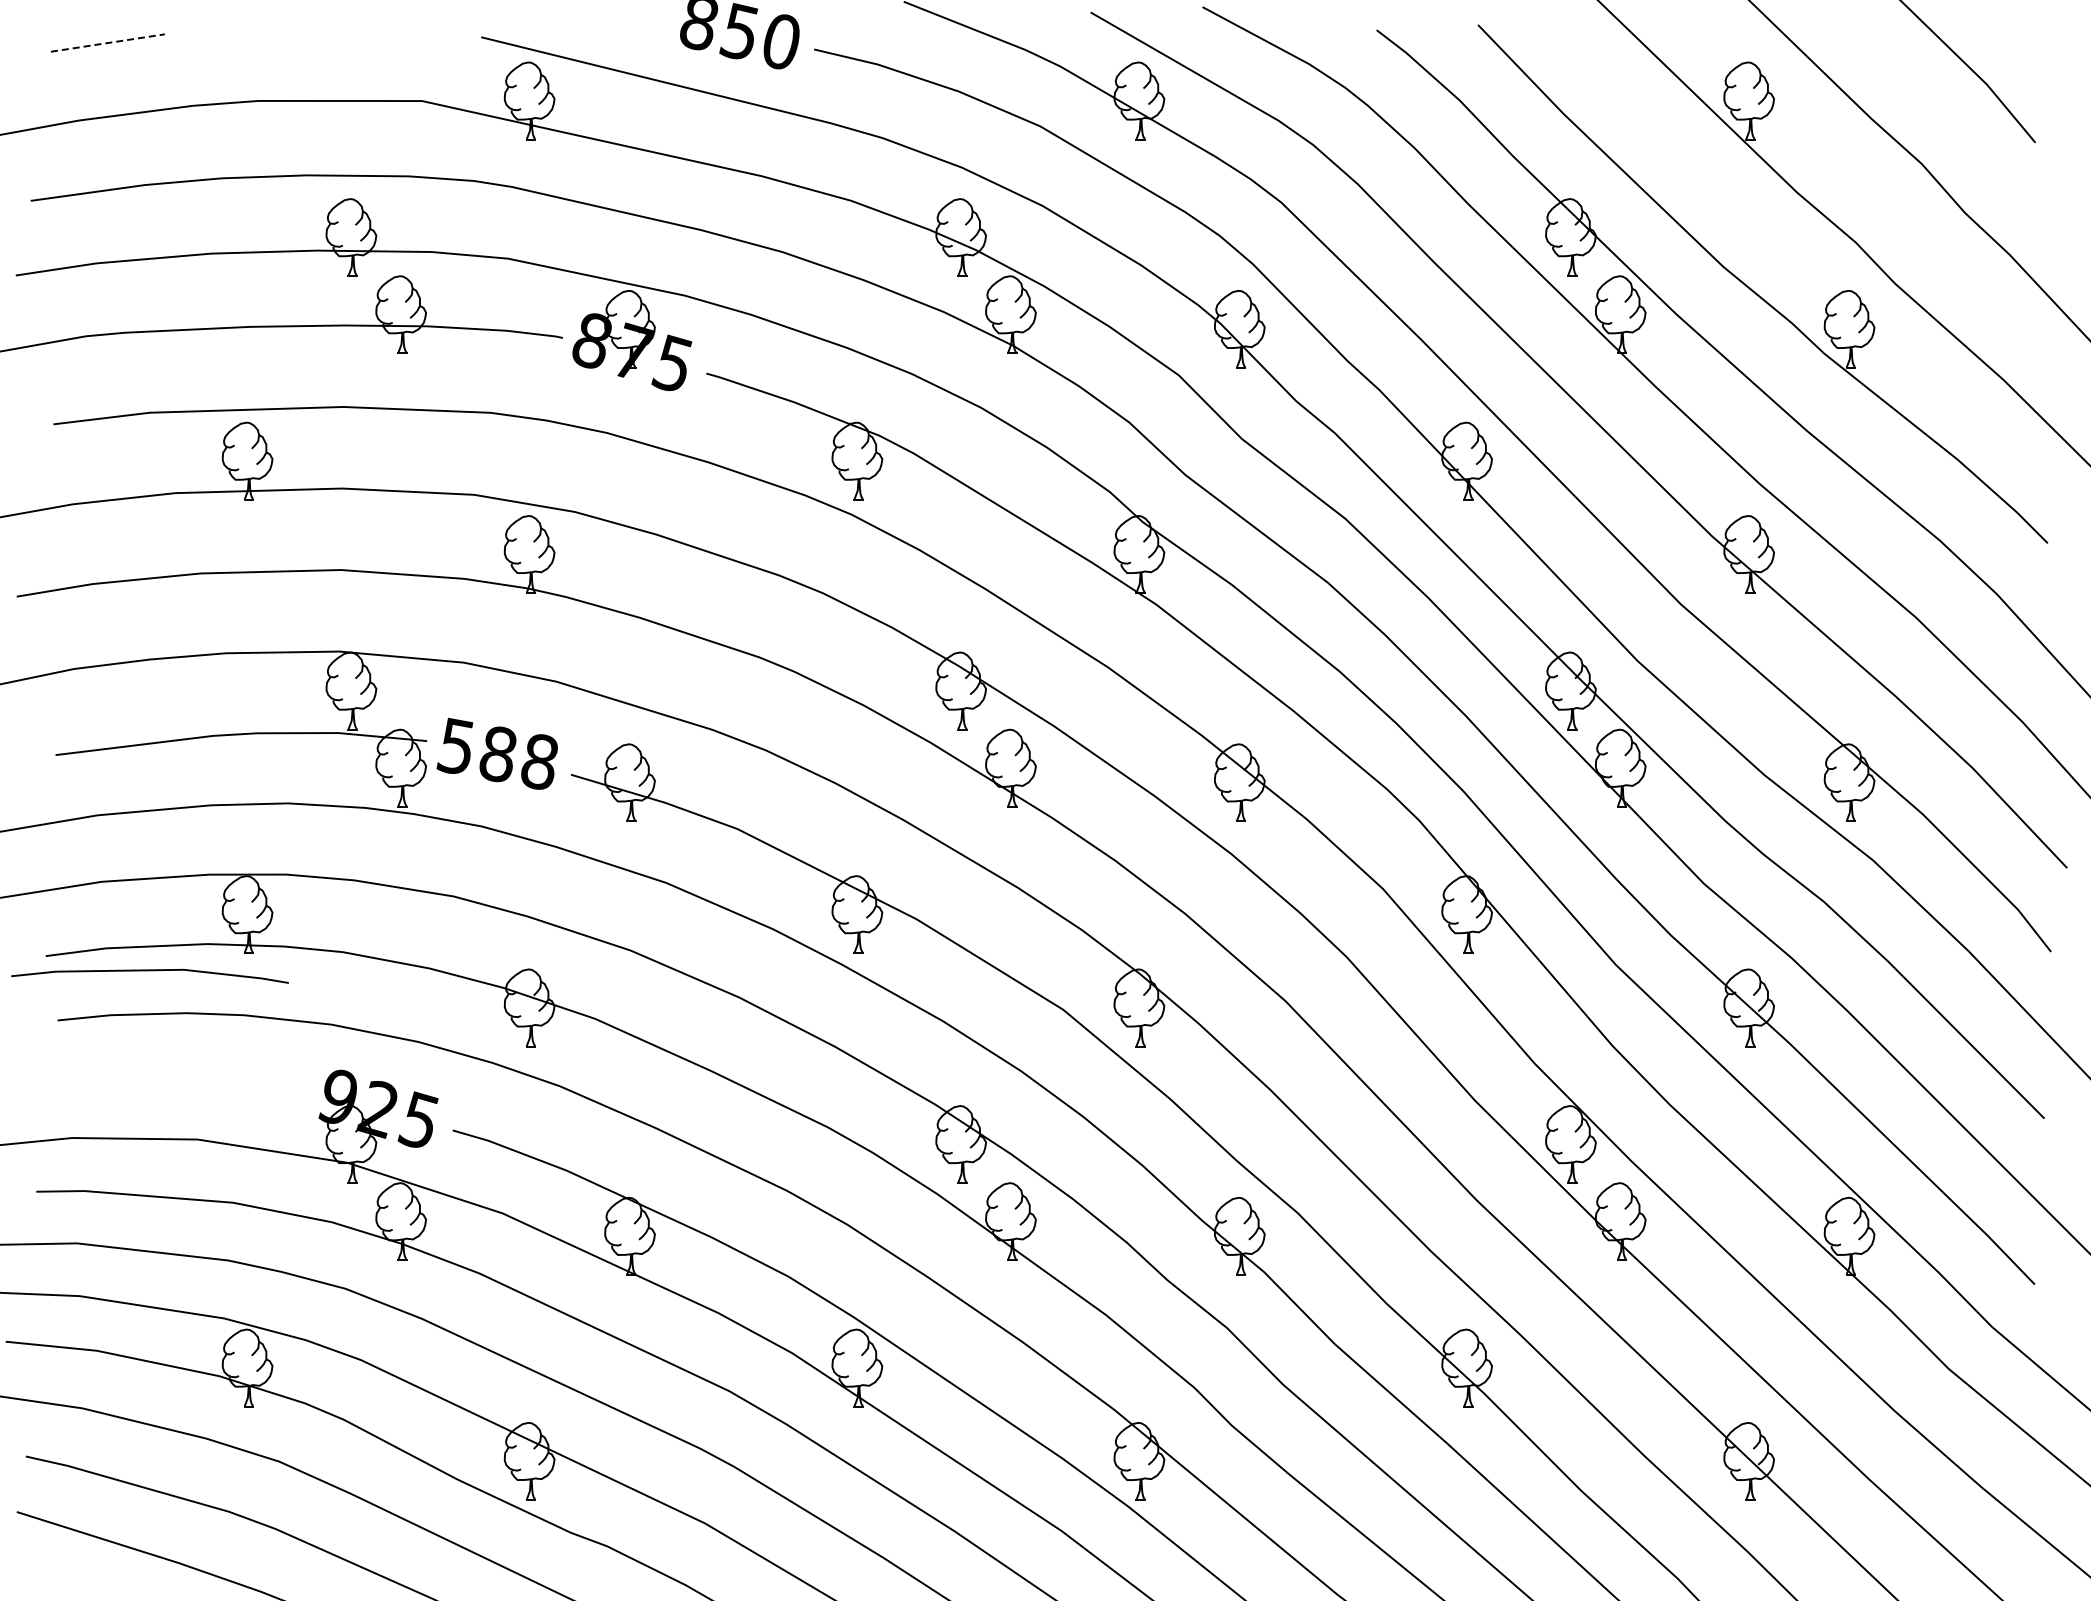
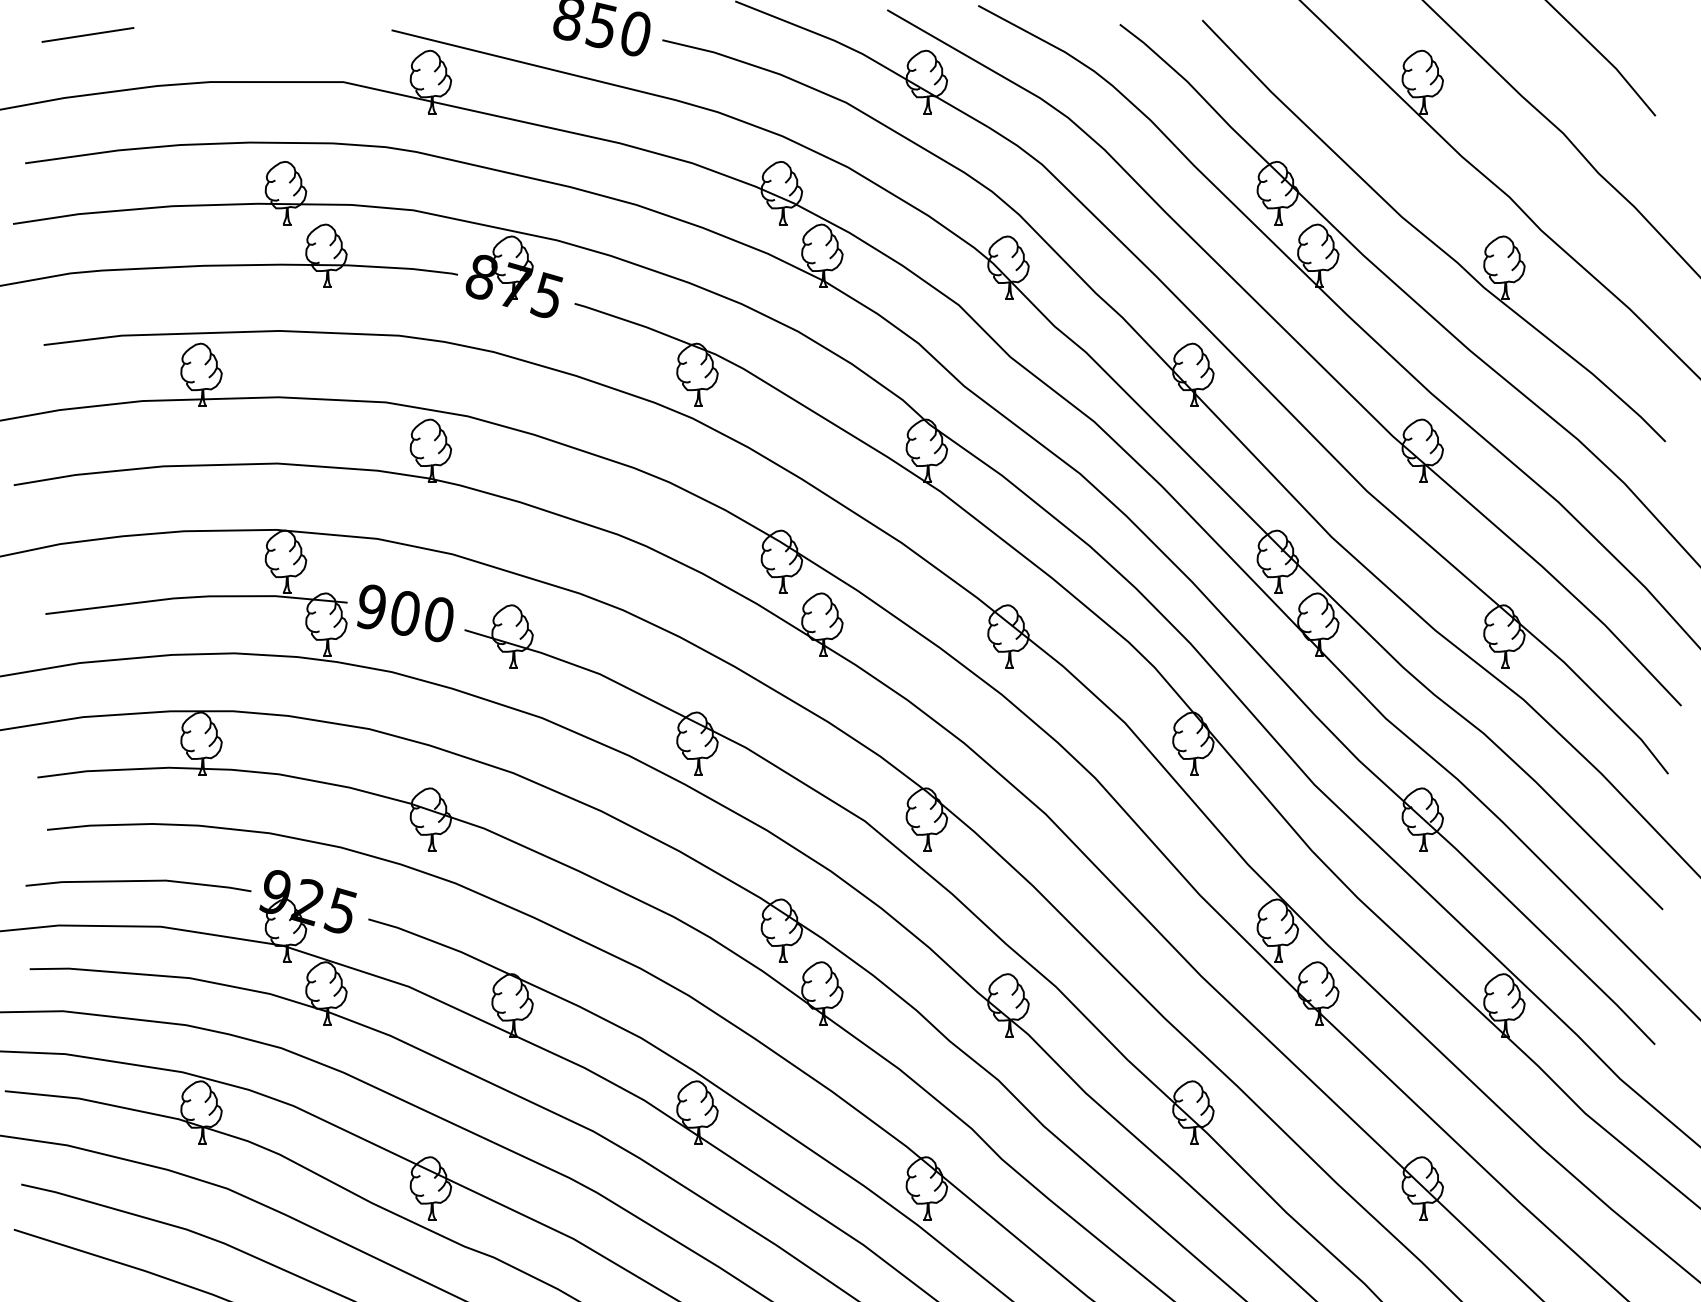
line: (107, 43) -> (87, 35), dashed -> solid
text: (496, 753) -> (403, 612), 588 -> 900
line: (149, 971) -> (138, 881), moved

